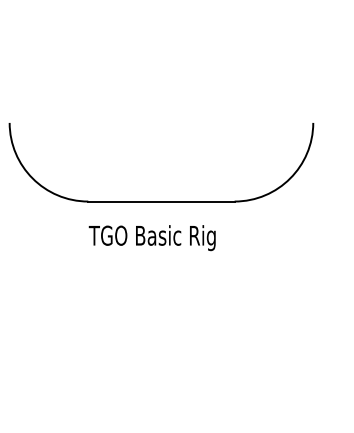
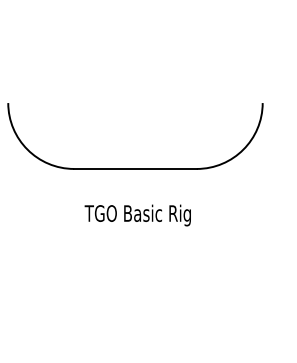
text: (151, 238) -> (137, 215), moved

